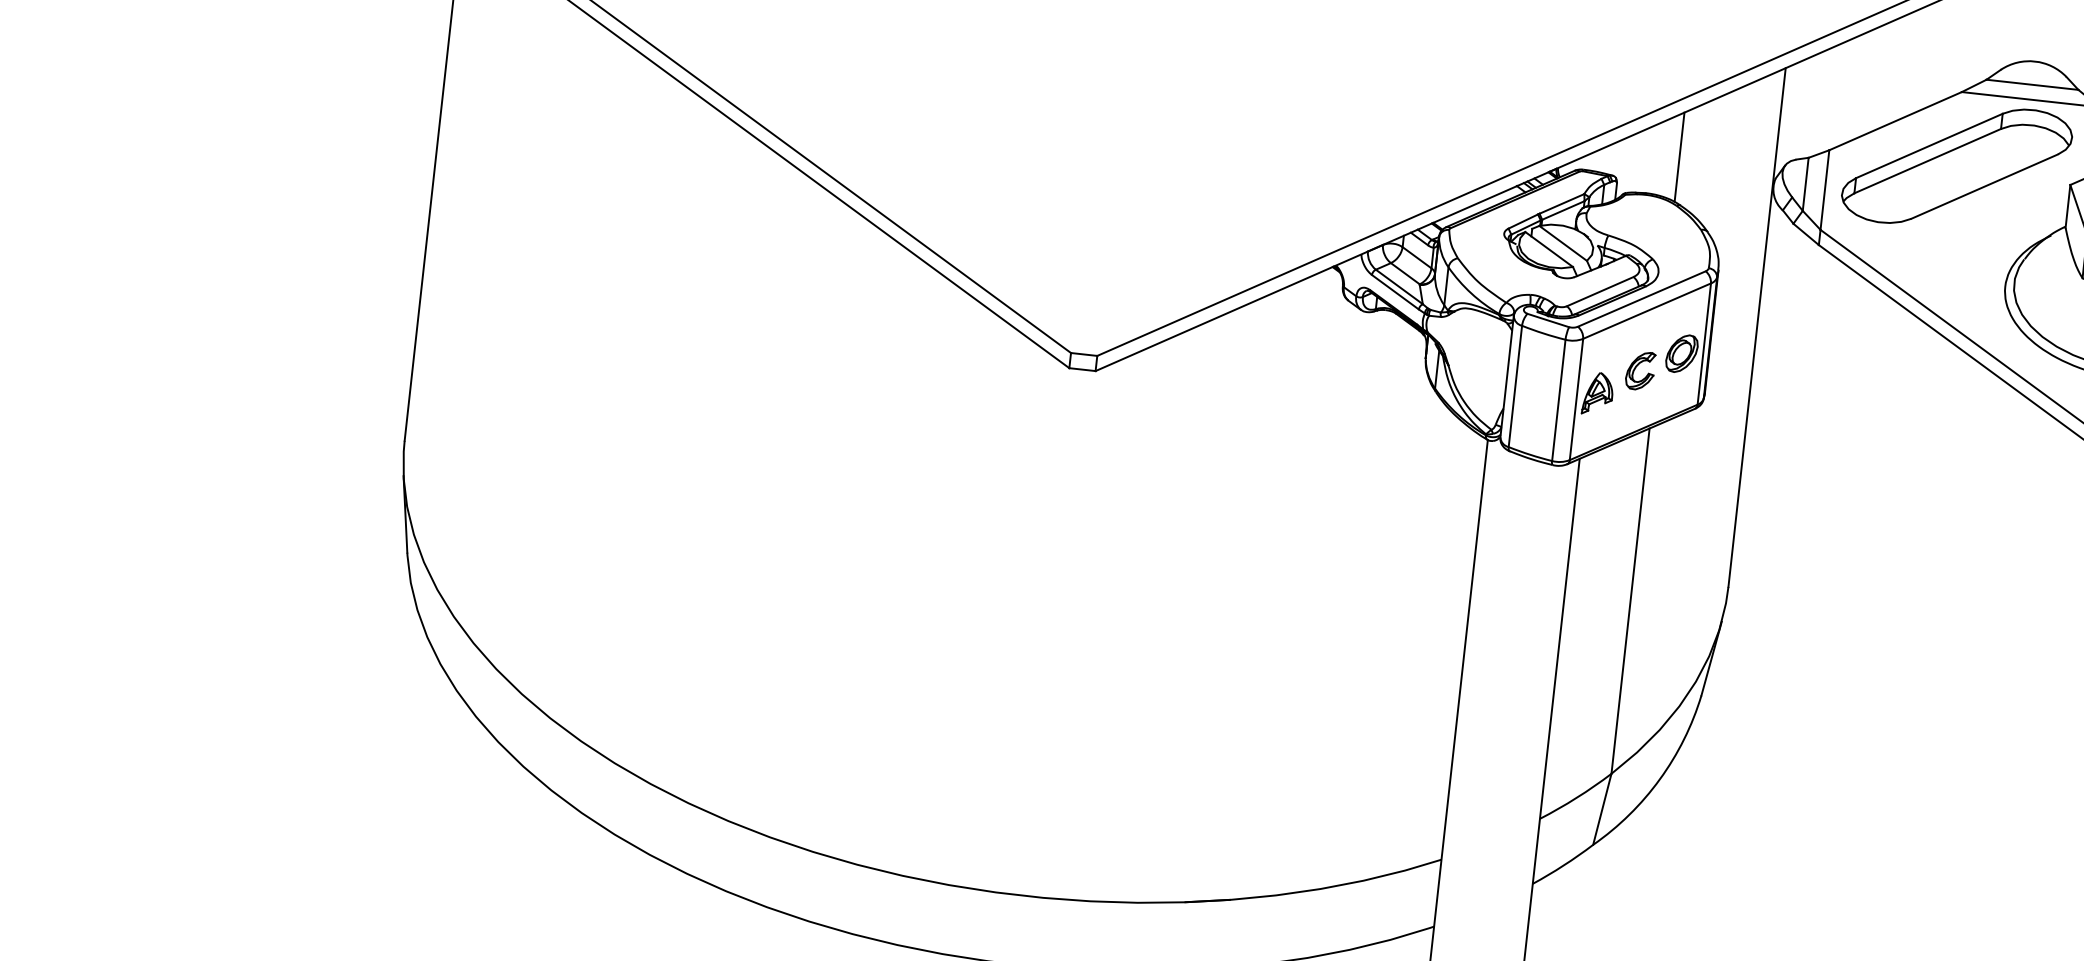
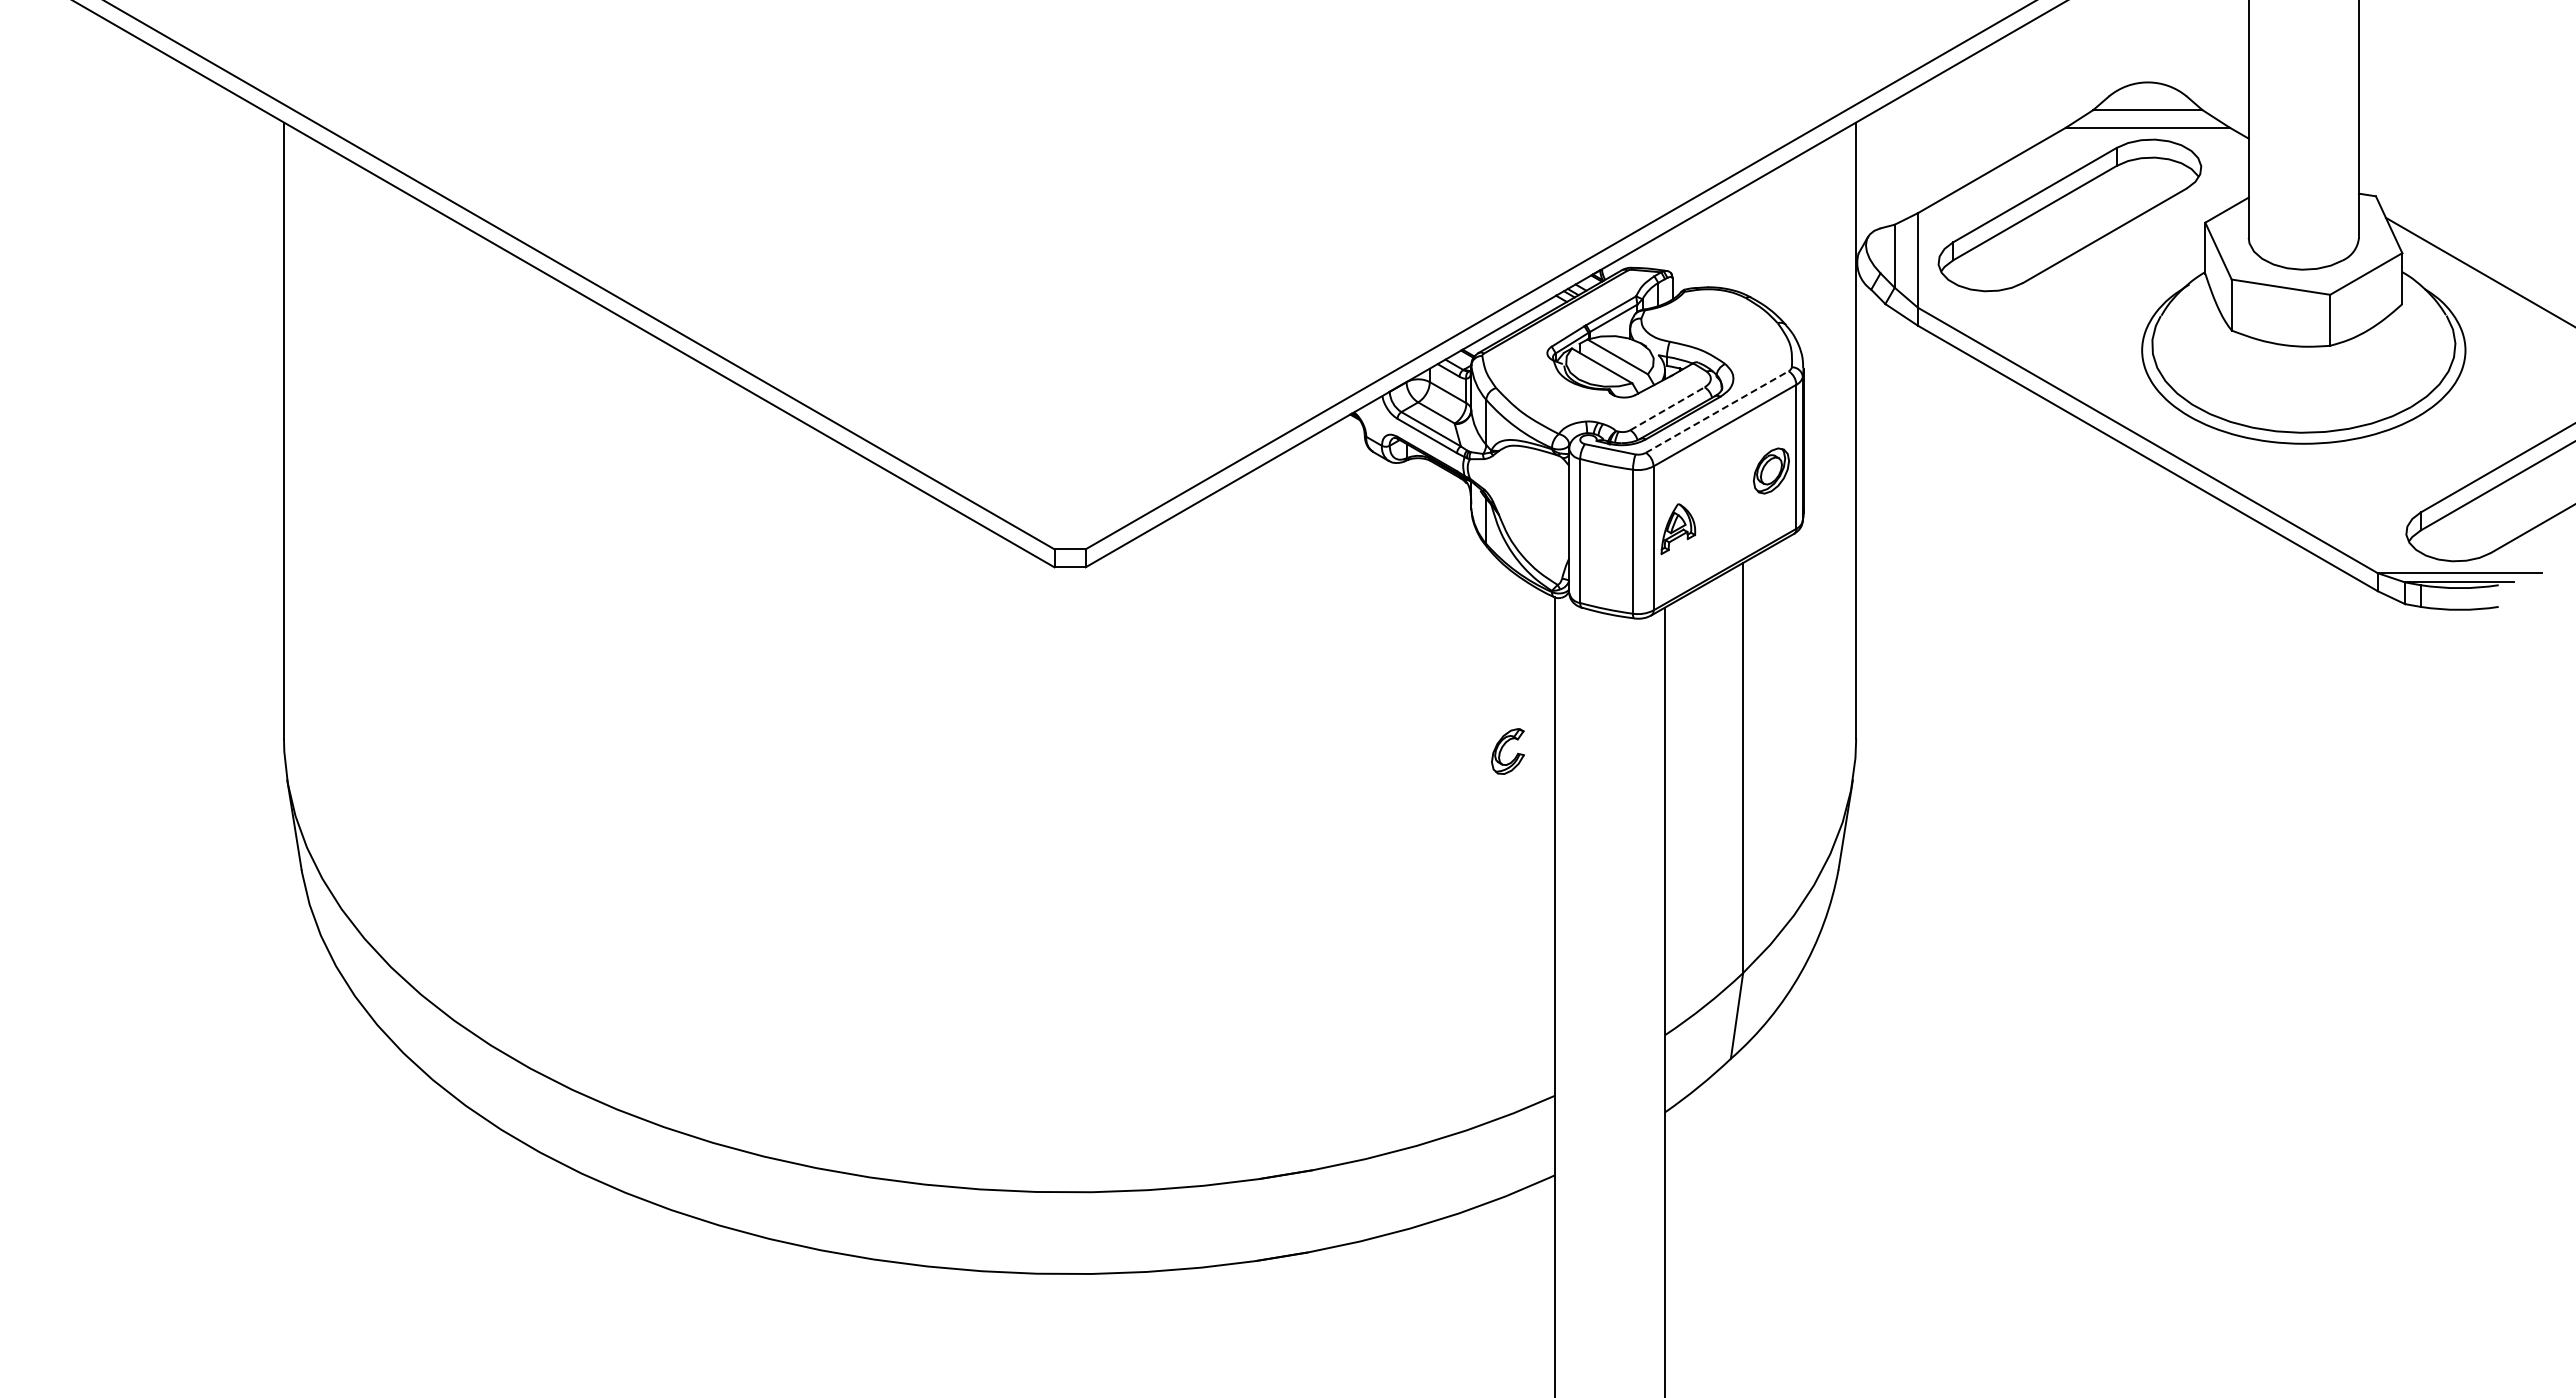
line: (1679, 157) -> (1743, 240), removed
line: (1600, 291) -> (1667, 408), solid -> dashed
line: (1642, 298) -> (1717, 411), solid -> dashed
part: (1640, 370) -> (1507, 751), moved

